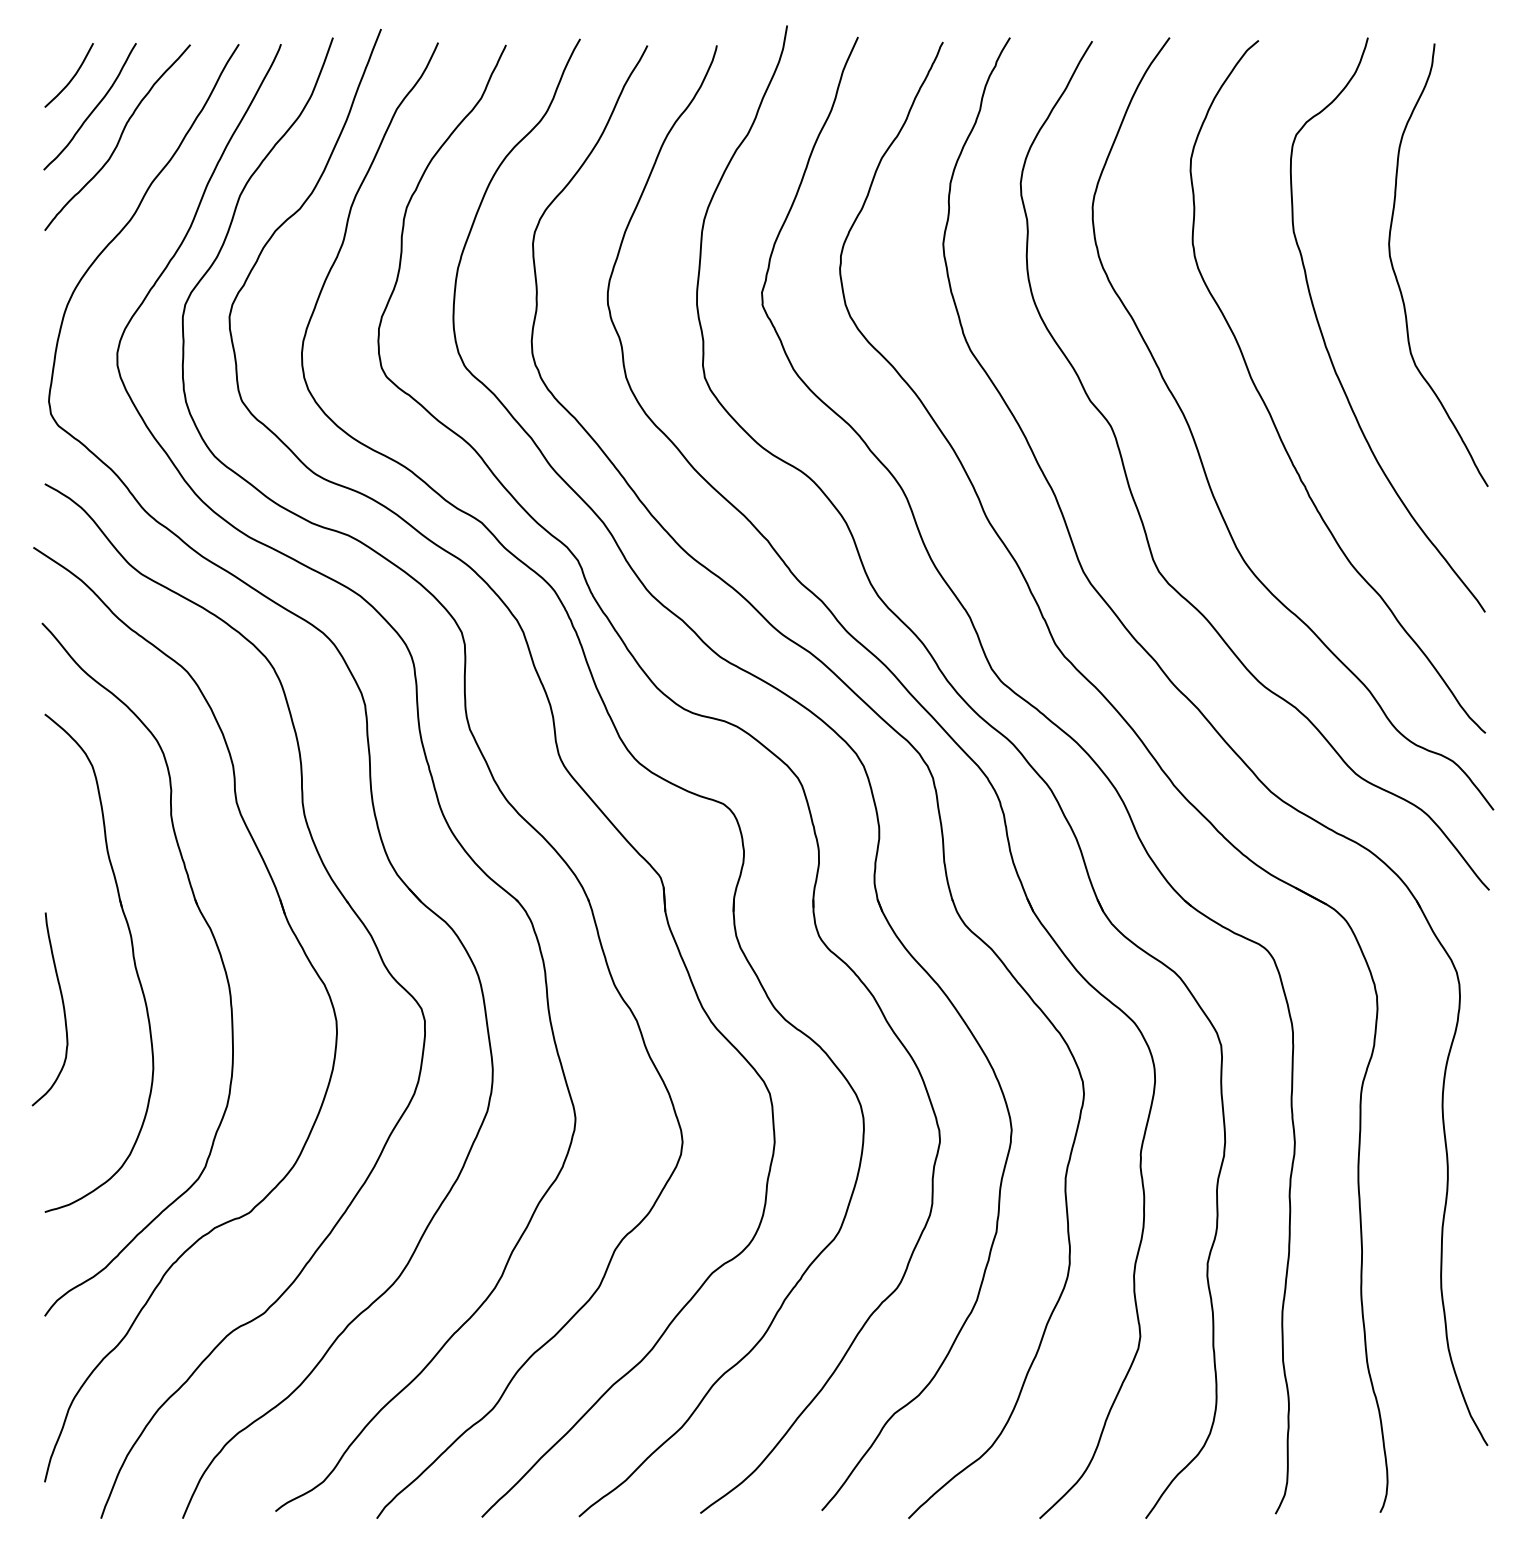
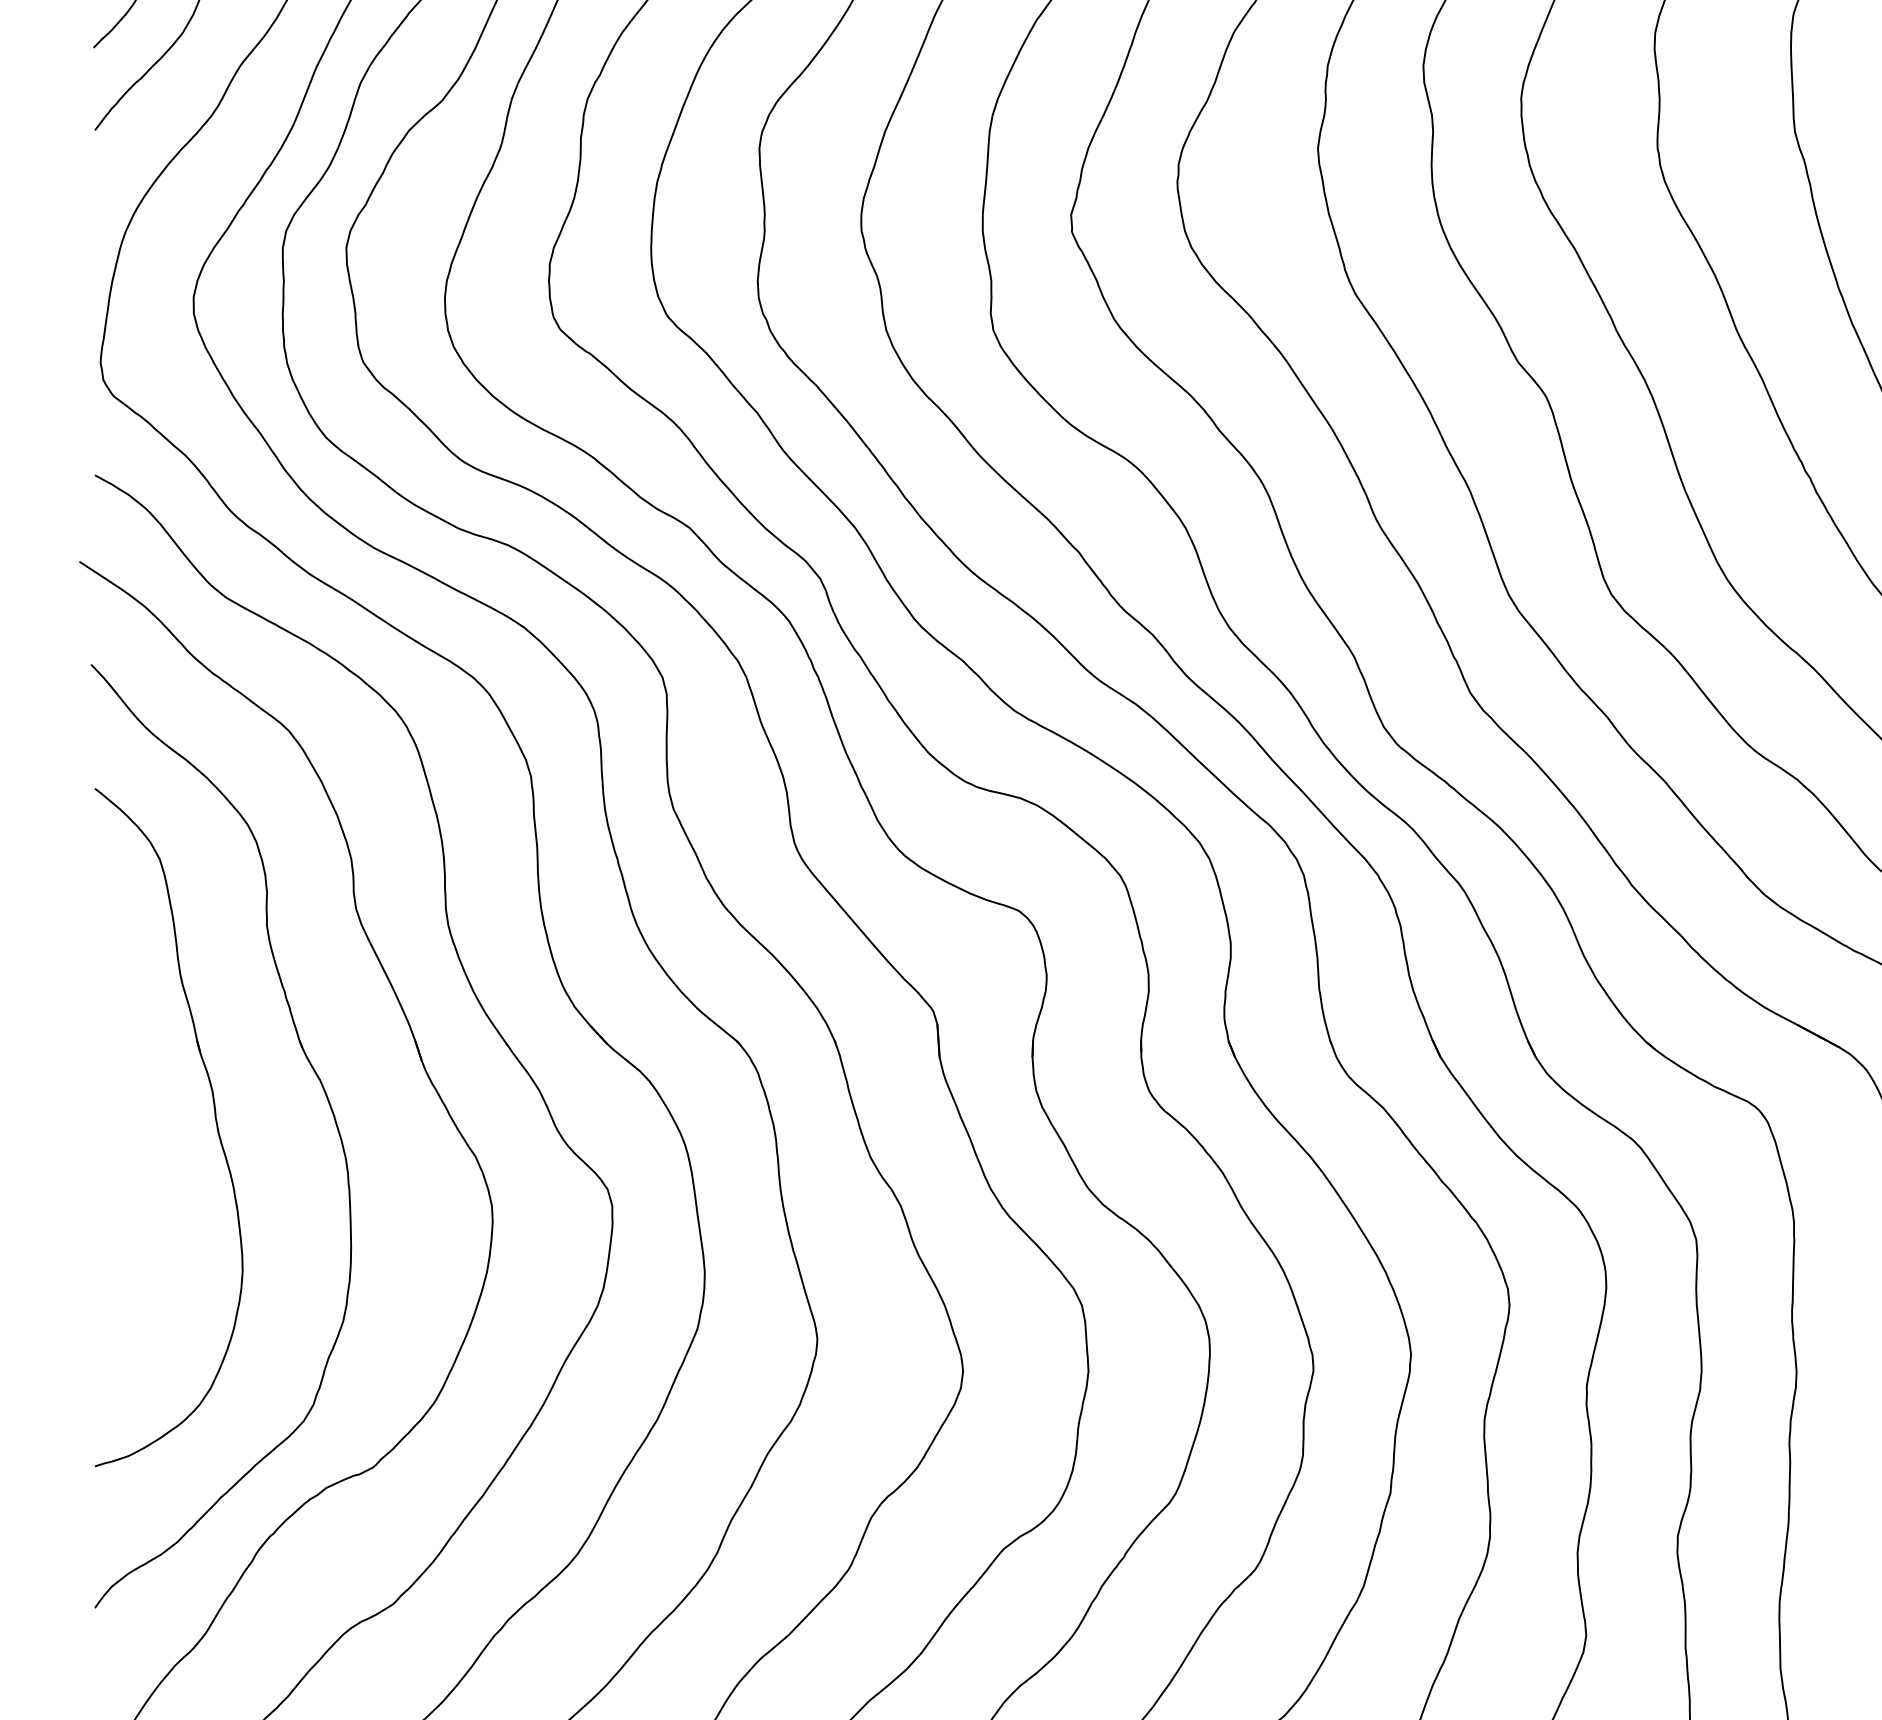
curve: (62, 1006) -> (119, 1186), removed

